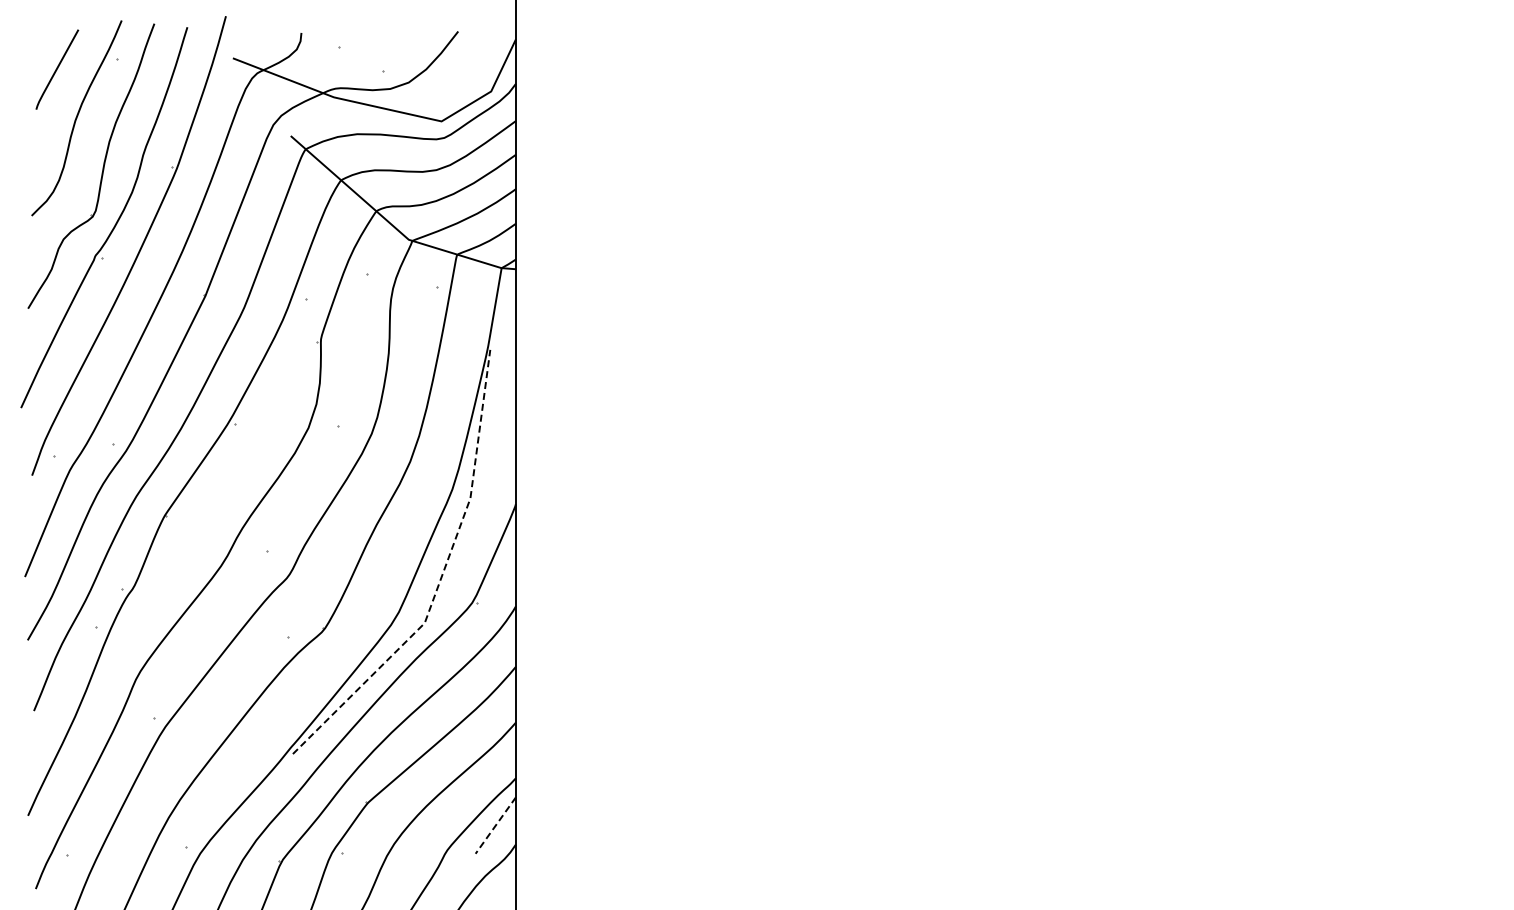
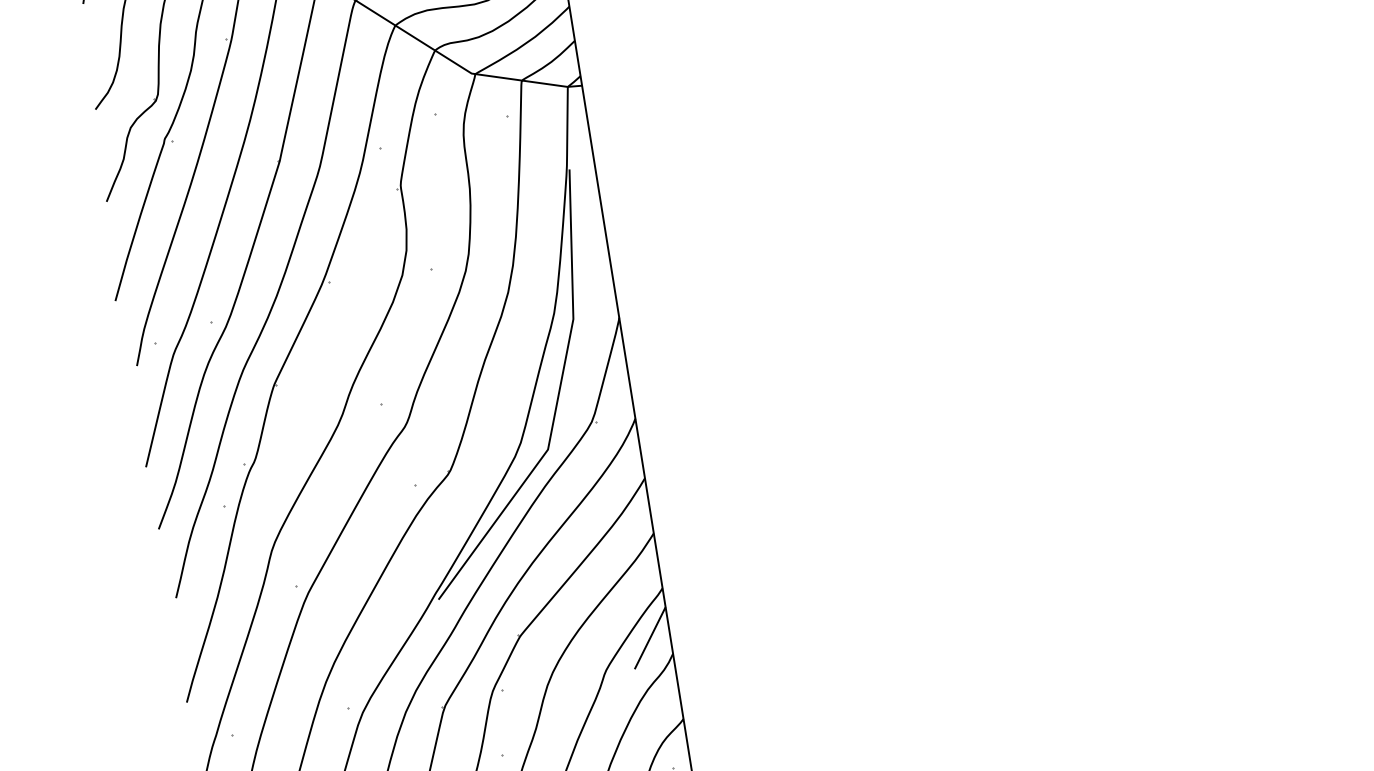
line: (441, 577) -> (557, 401), dashed -> solid
line: (495, 825) -> (649, 638), dashed -> solid

